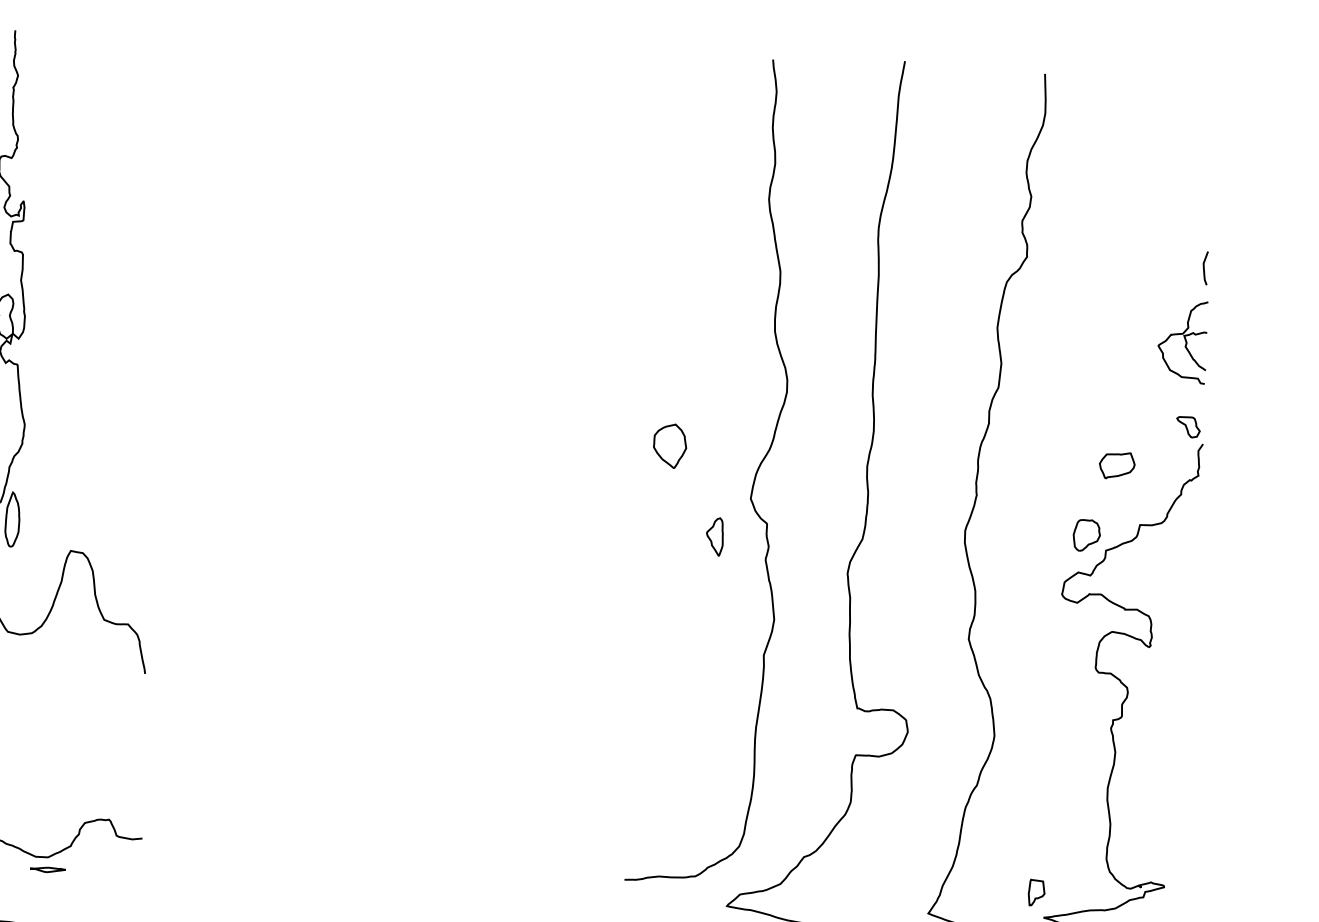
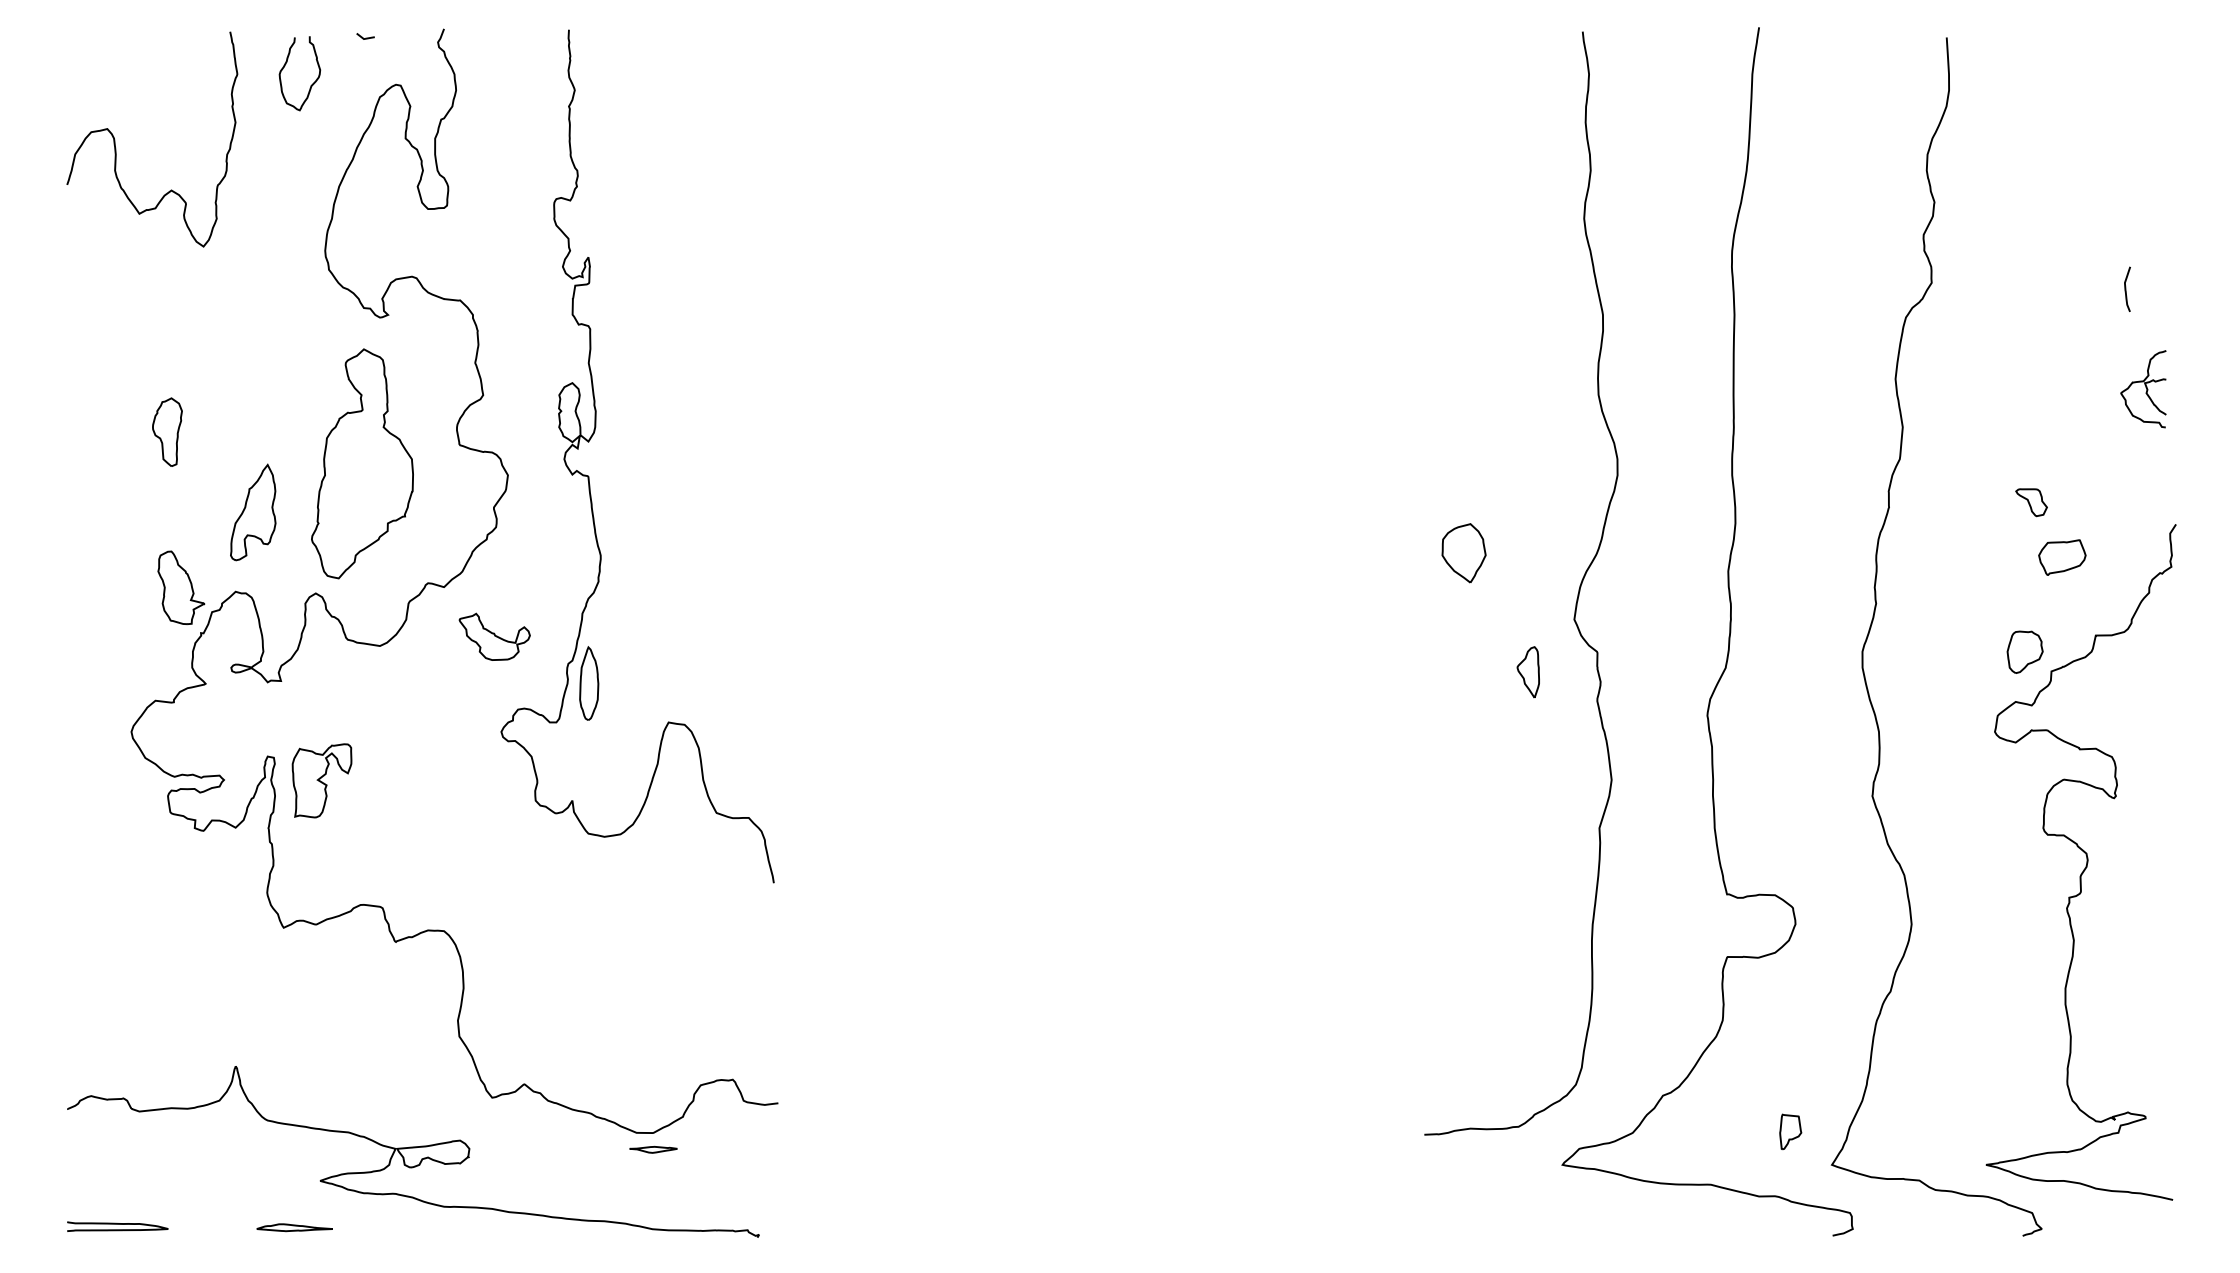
curve: (1204, 267) -> (2126, 288), moved
part: (1182, 341) -> (2143, 388), size x0.7
part: (1188, 427) -> (2031, 502), moved
part: (1036, 892) -> (1790, 1131), moved

